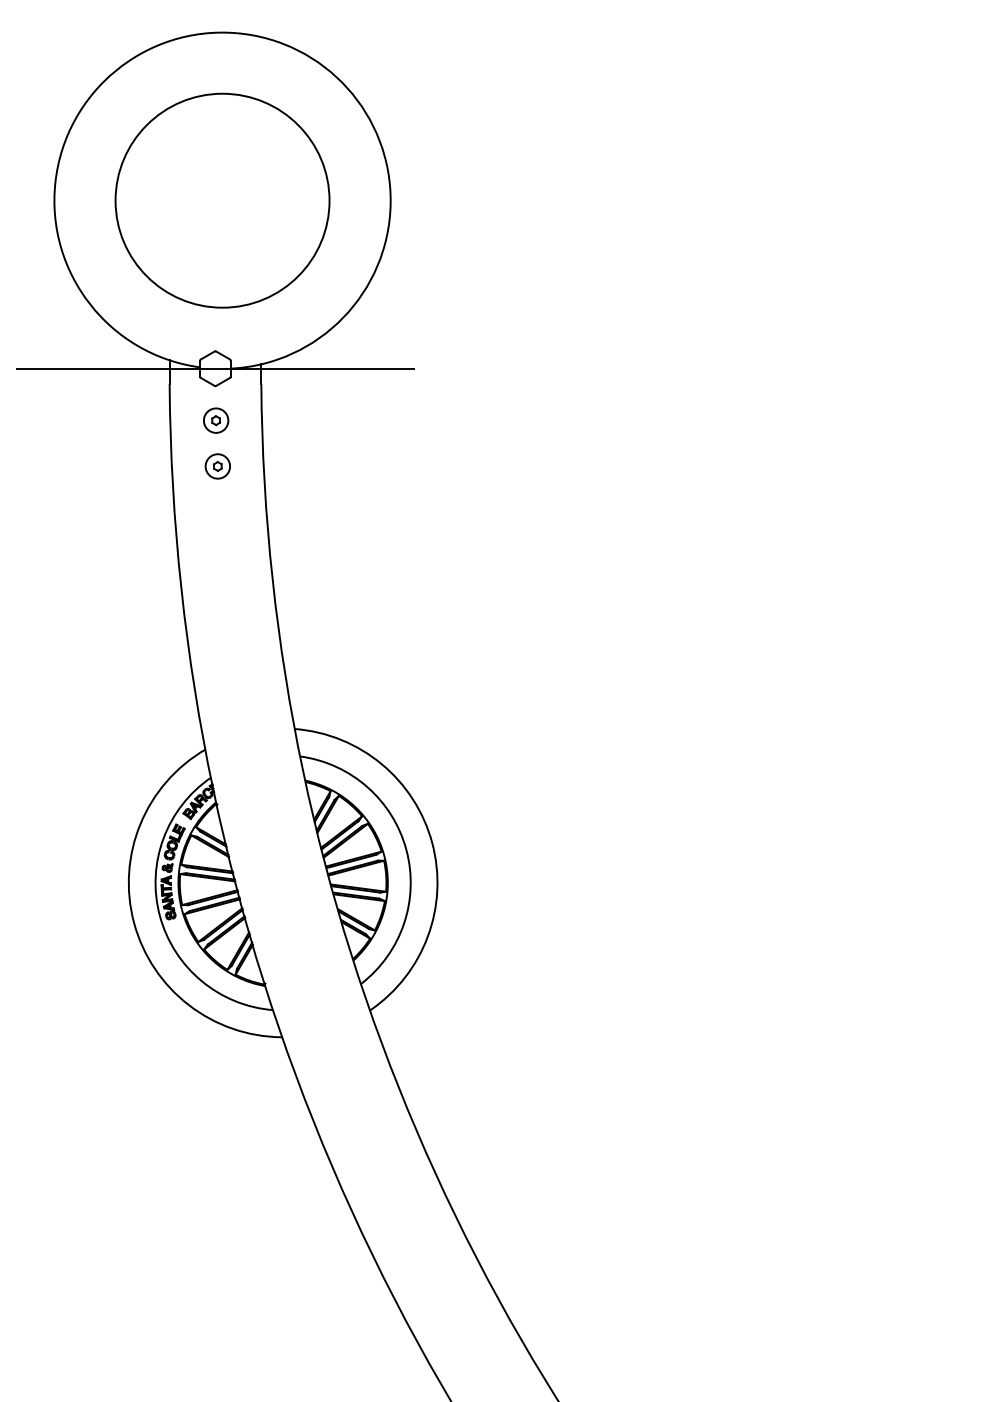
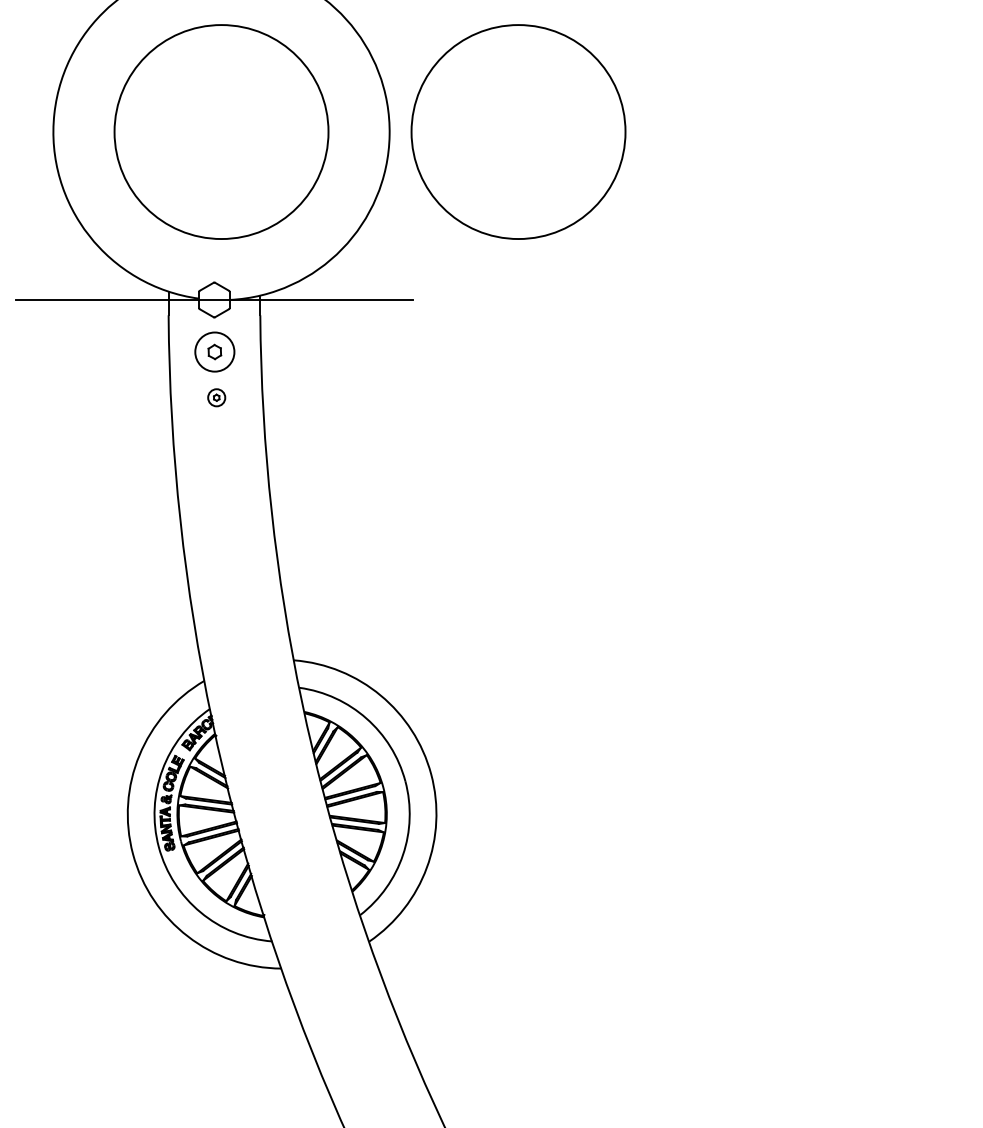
circle: (519, 200) -> (518, 131), added
part: (216, 420) -> (215, 351), size x1.6
part: (217, 466) -> (216, 397), size x0.7

